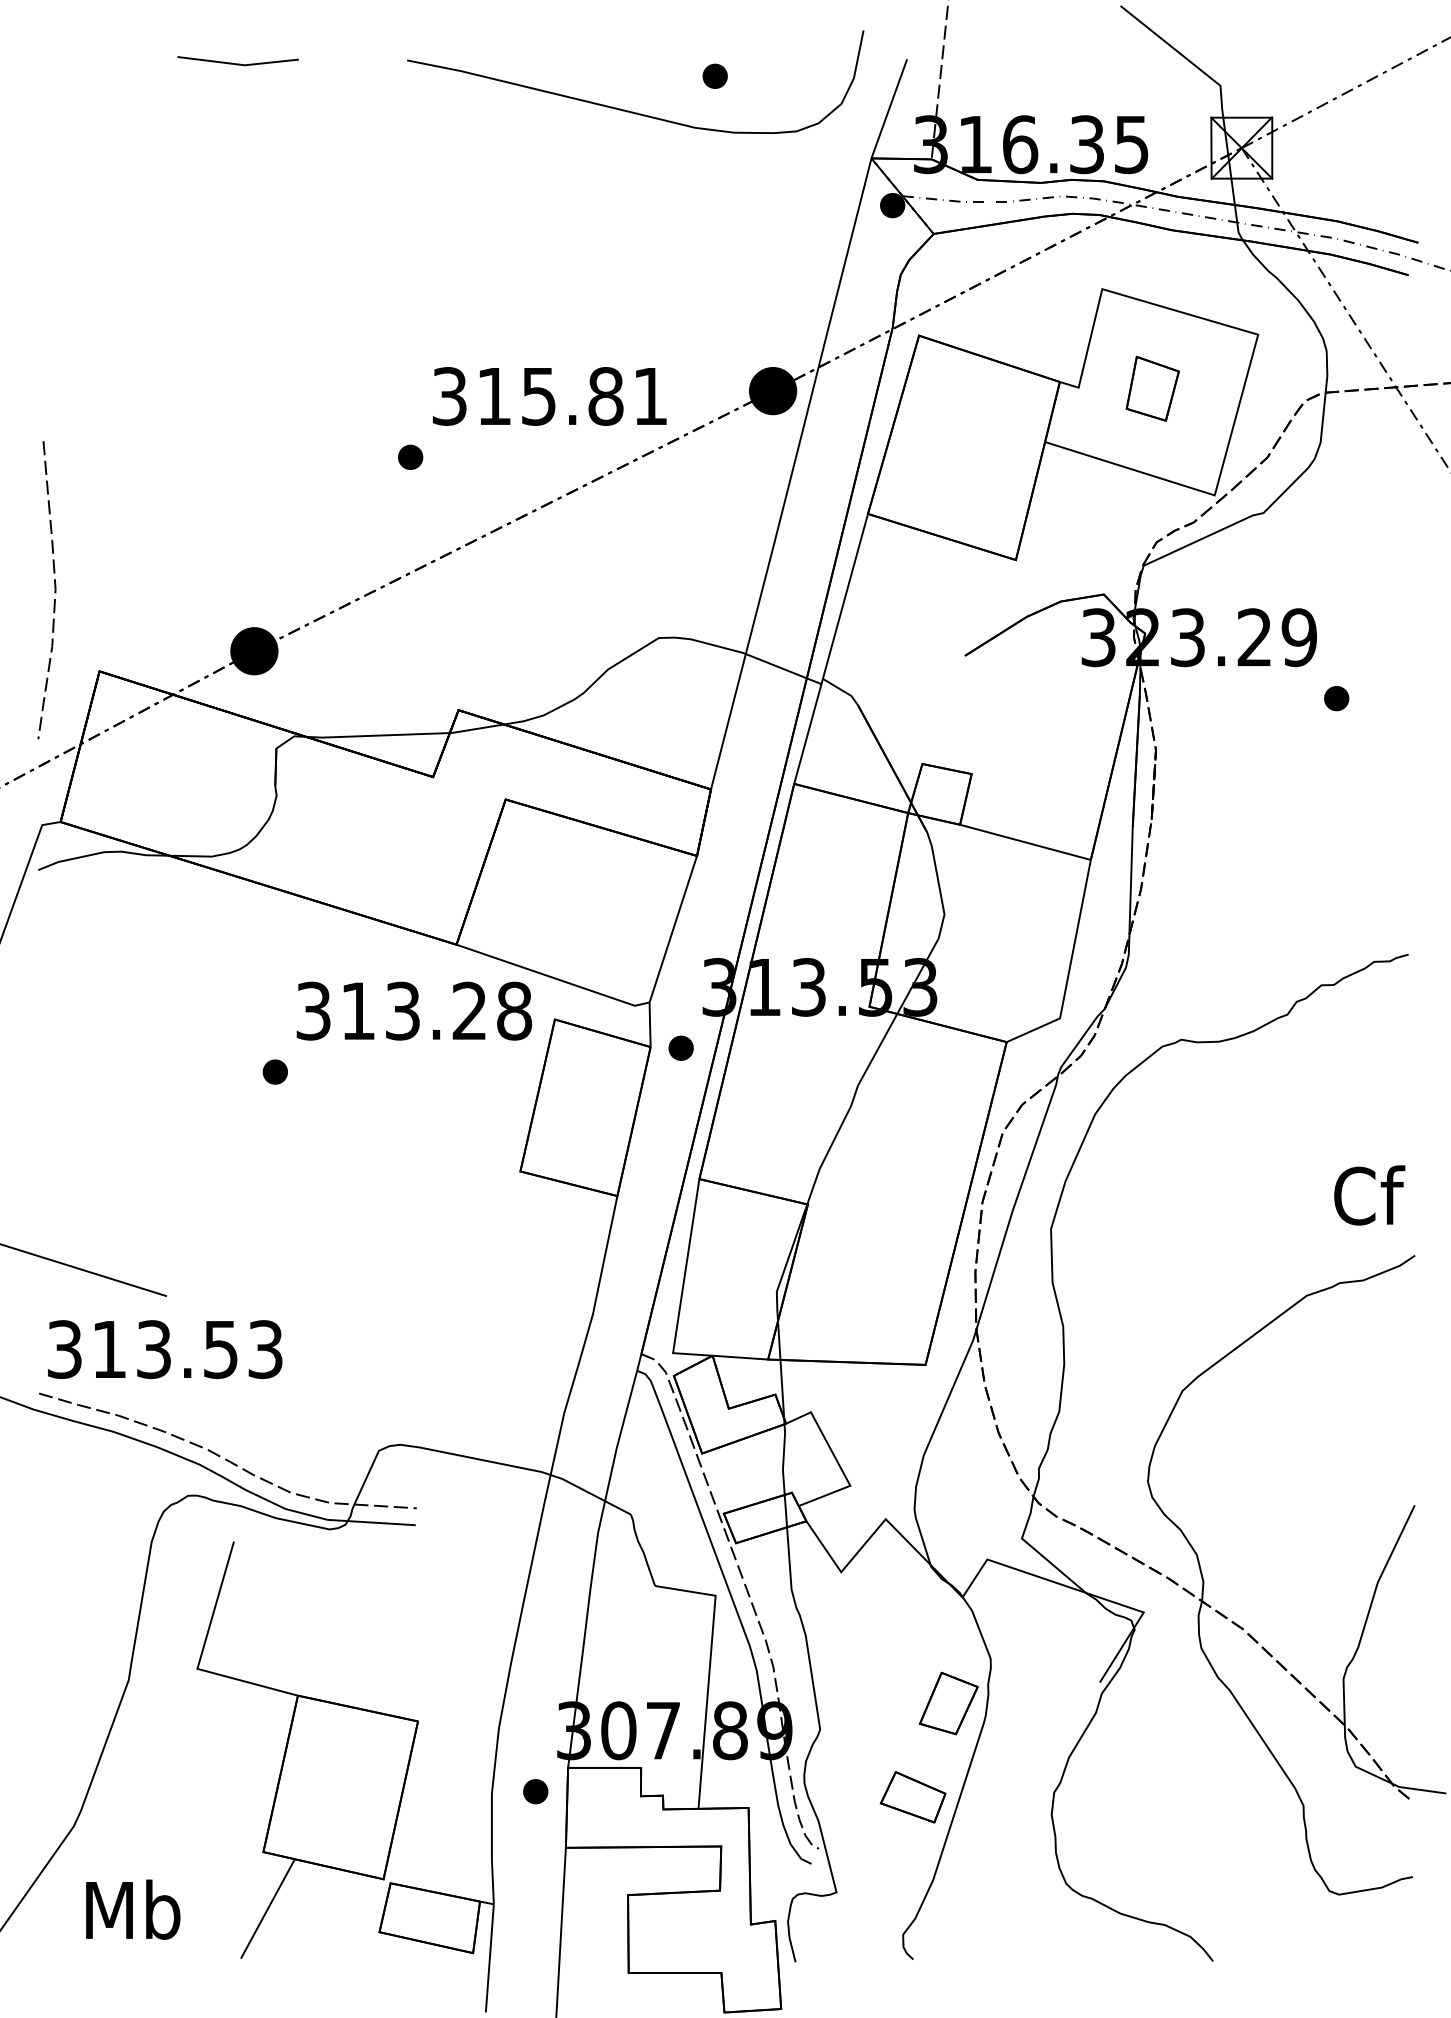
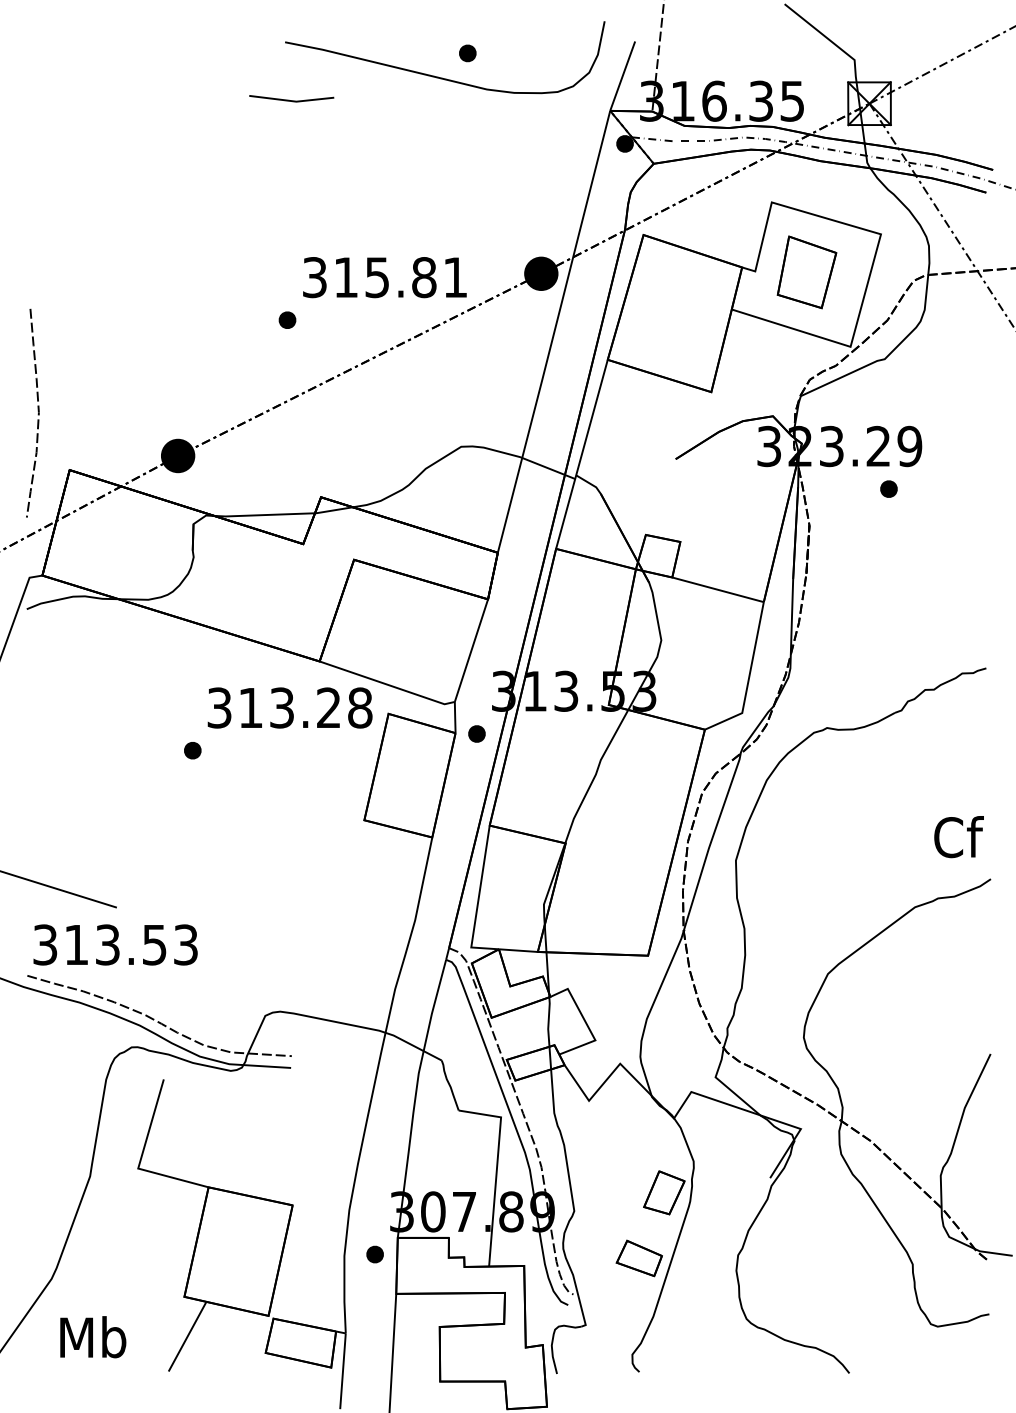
line: (237, 63) -> (291, 100), moved
part: (714, 76) -> (467, 53), moved
part: (1153, 387) -> (807, 271), size x1.6
part: (1336, 697) -> (888, 488), moved

